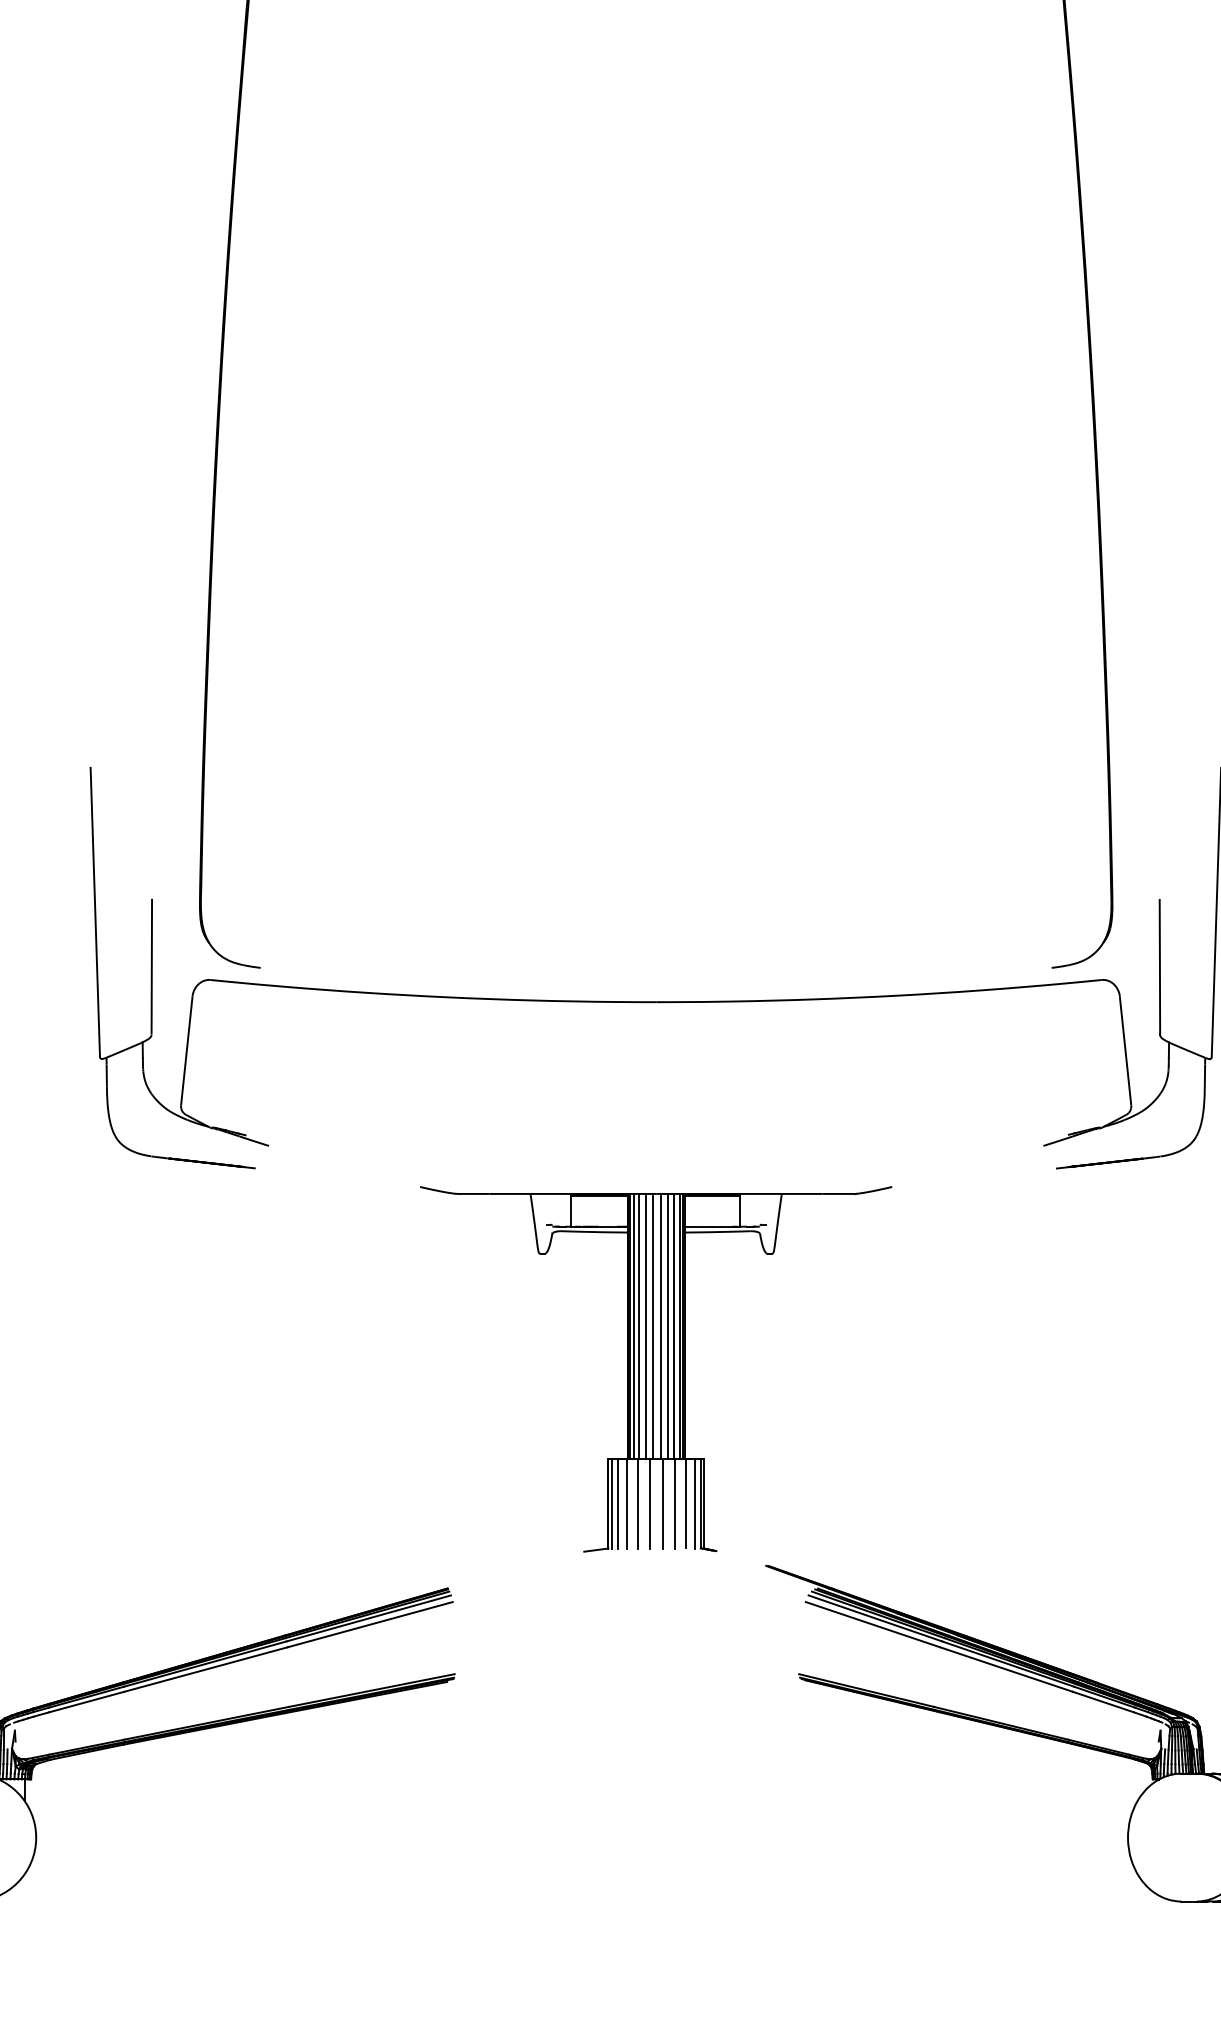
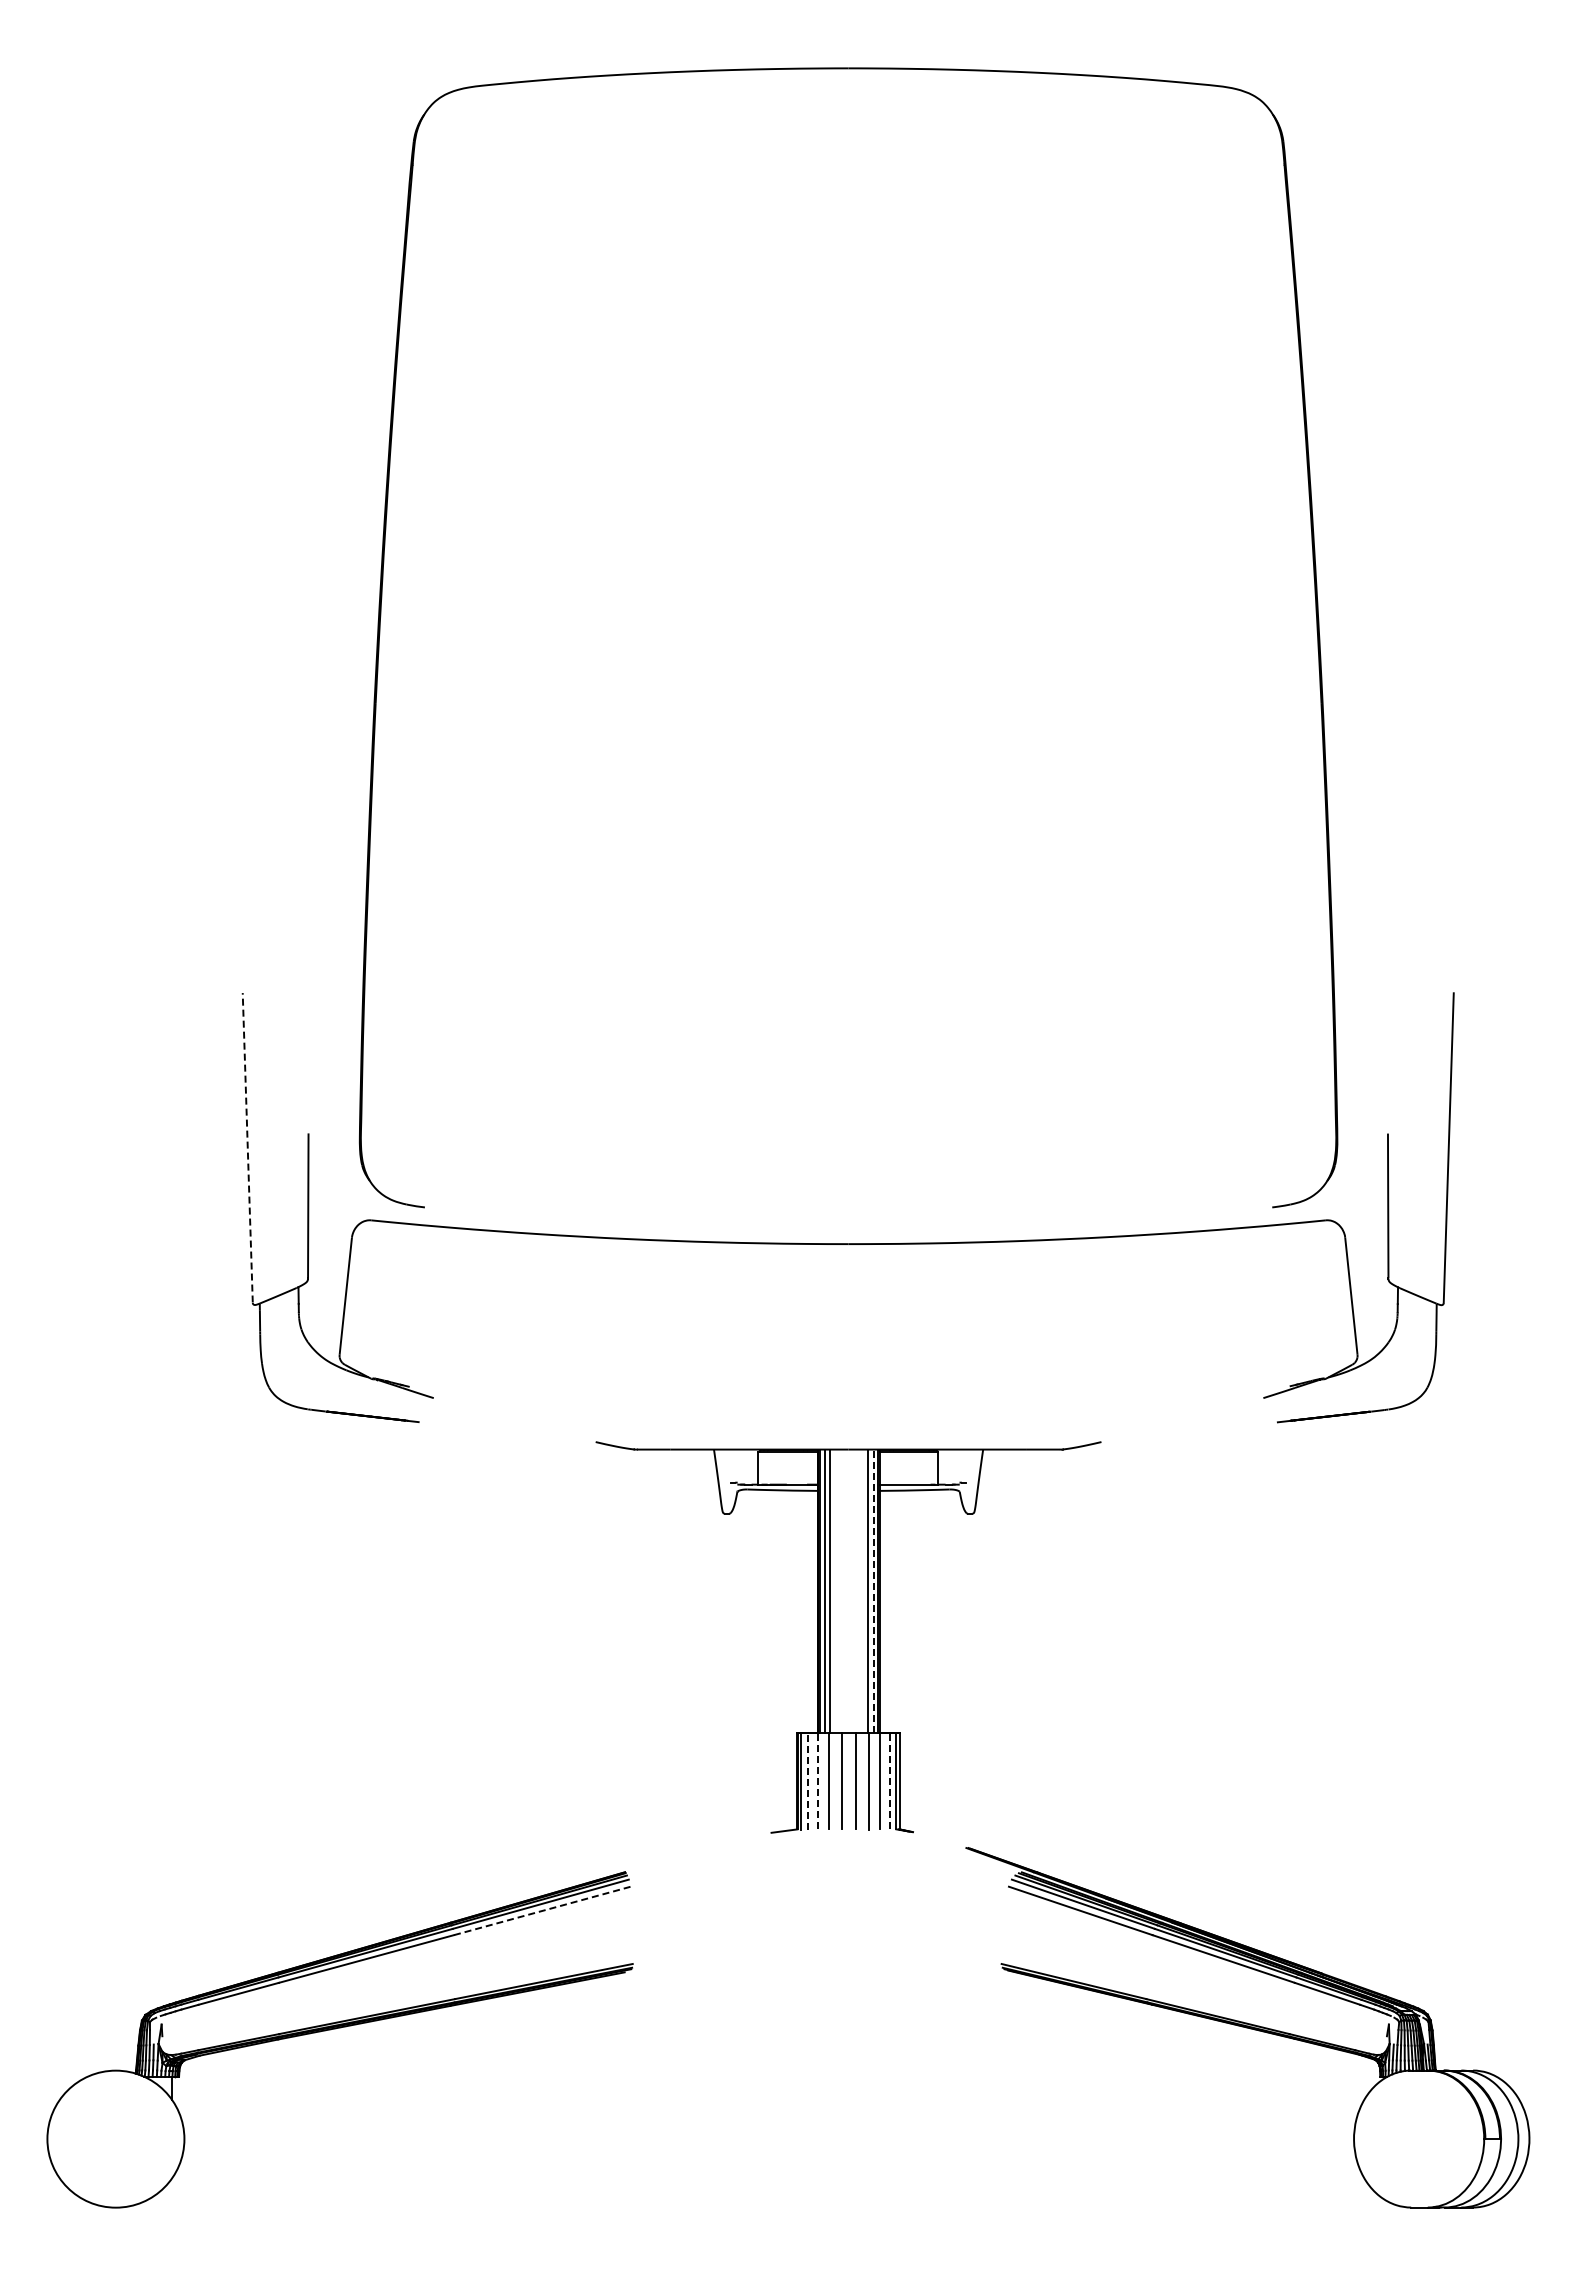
line: (95, 911) -> (247, 1147), solid -> dashed
line: (645, 1326) -> (837, 1591), removed
line: (653, 1326) -> (845, 1591), removed
line: (660, 1326) -> (853, 1591), removed
line: (668, 1326) -> (861, 1591), removed
line: (679, 1326) -> (873, 1591), solid -> dashed
line: (617, 1502) -> (807, 1780), solid -> dashed
line: (627, 1502) -> (817, 1780), solid -> dashed
line: (694, 1502) -> (889, 1780), solid -> dashed
line: (370, 1624) -> (542, 1910), solid -> dashed

